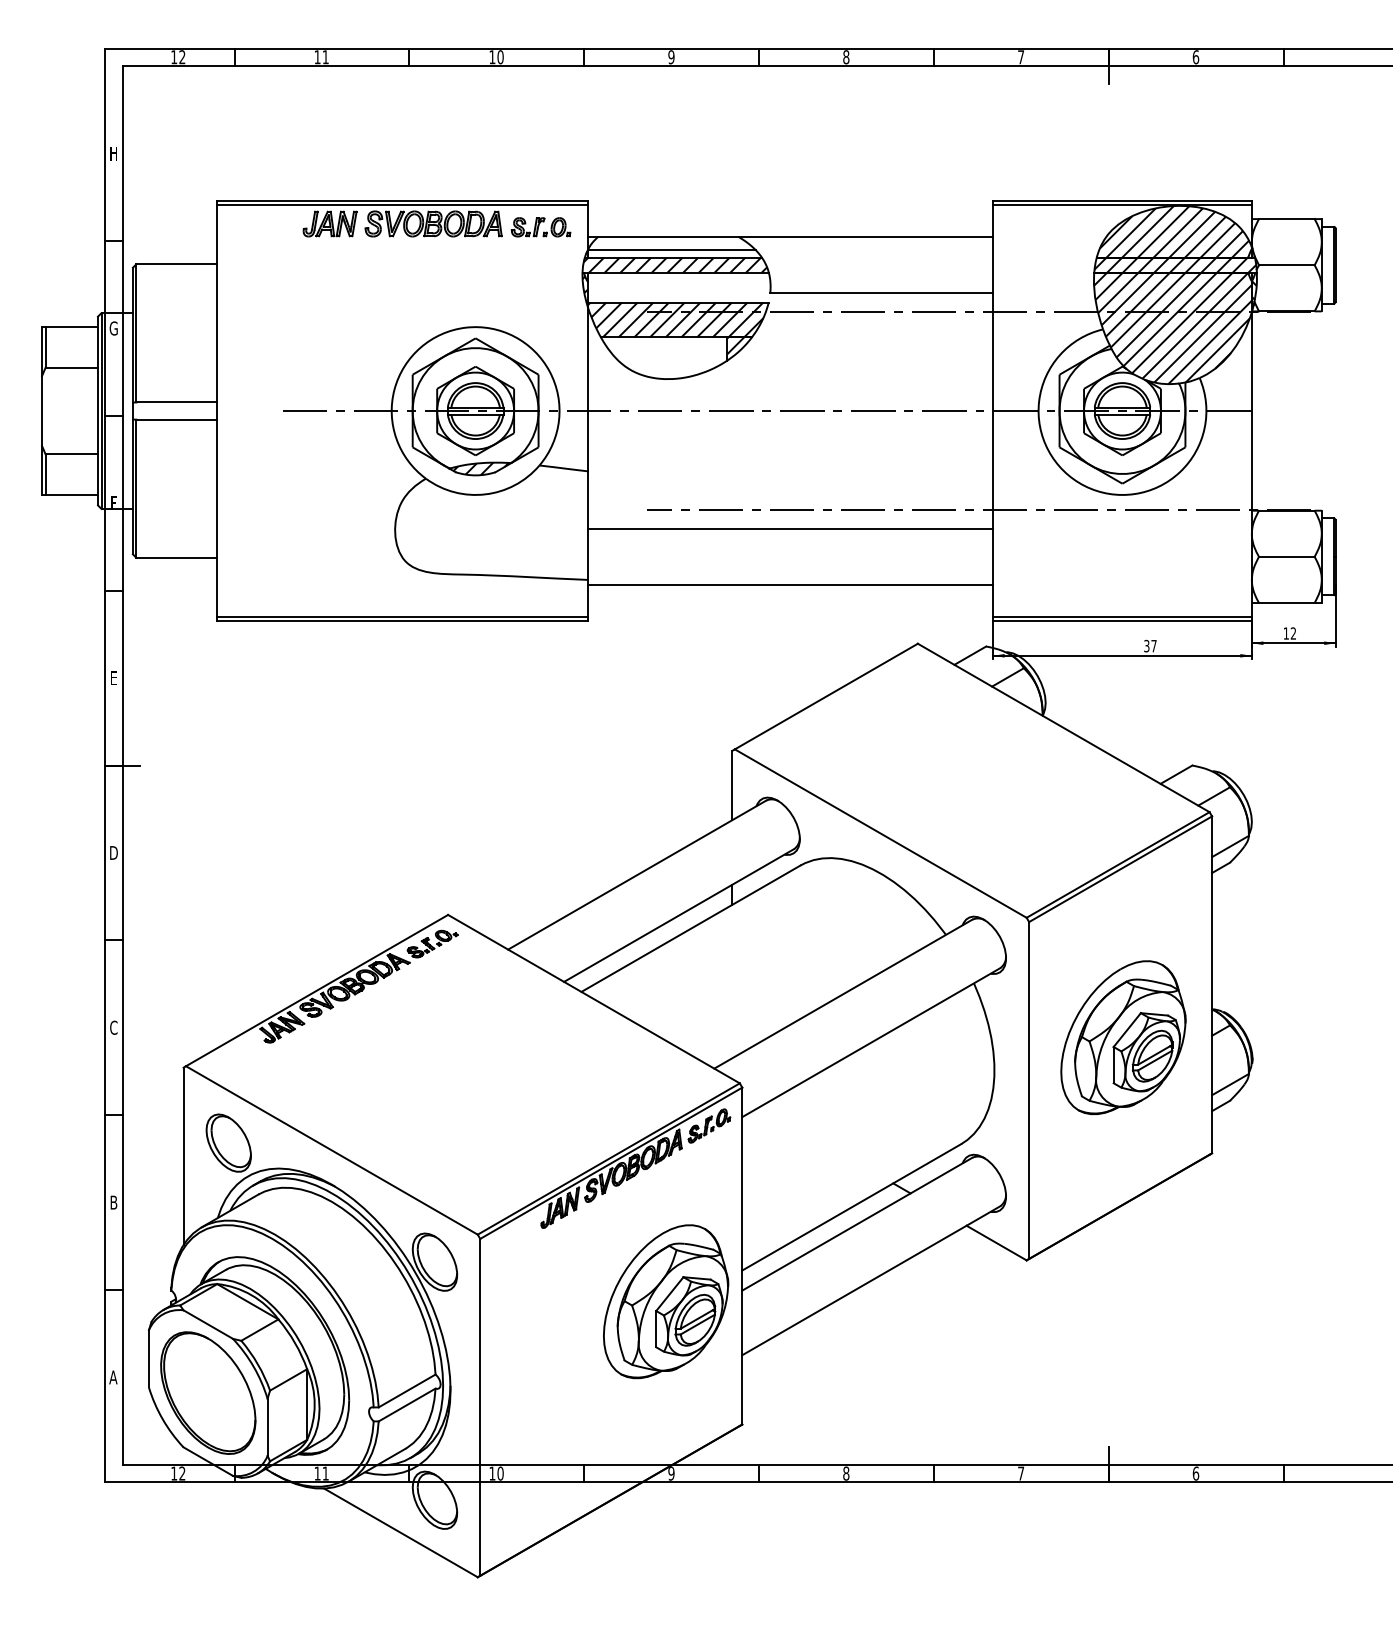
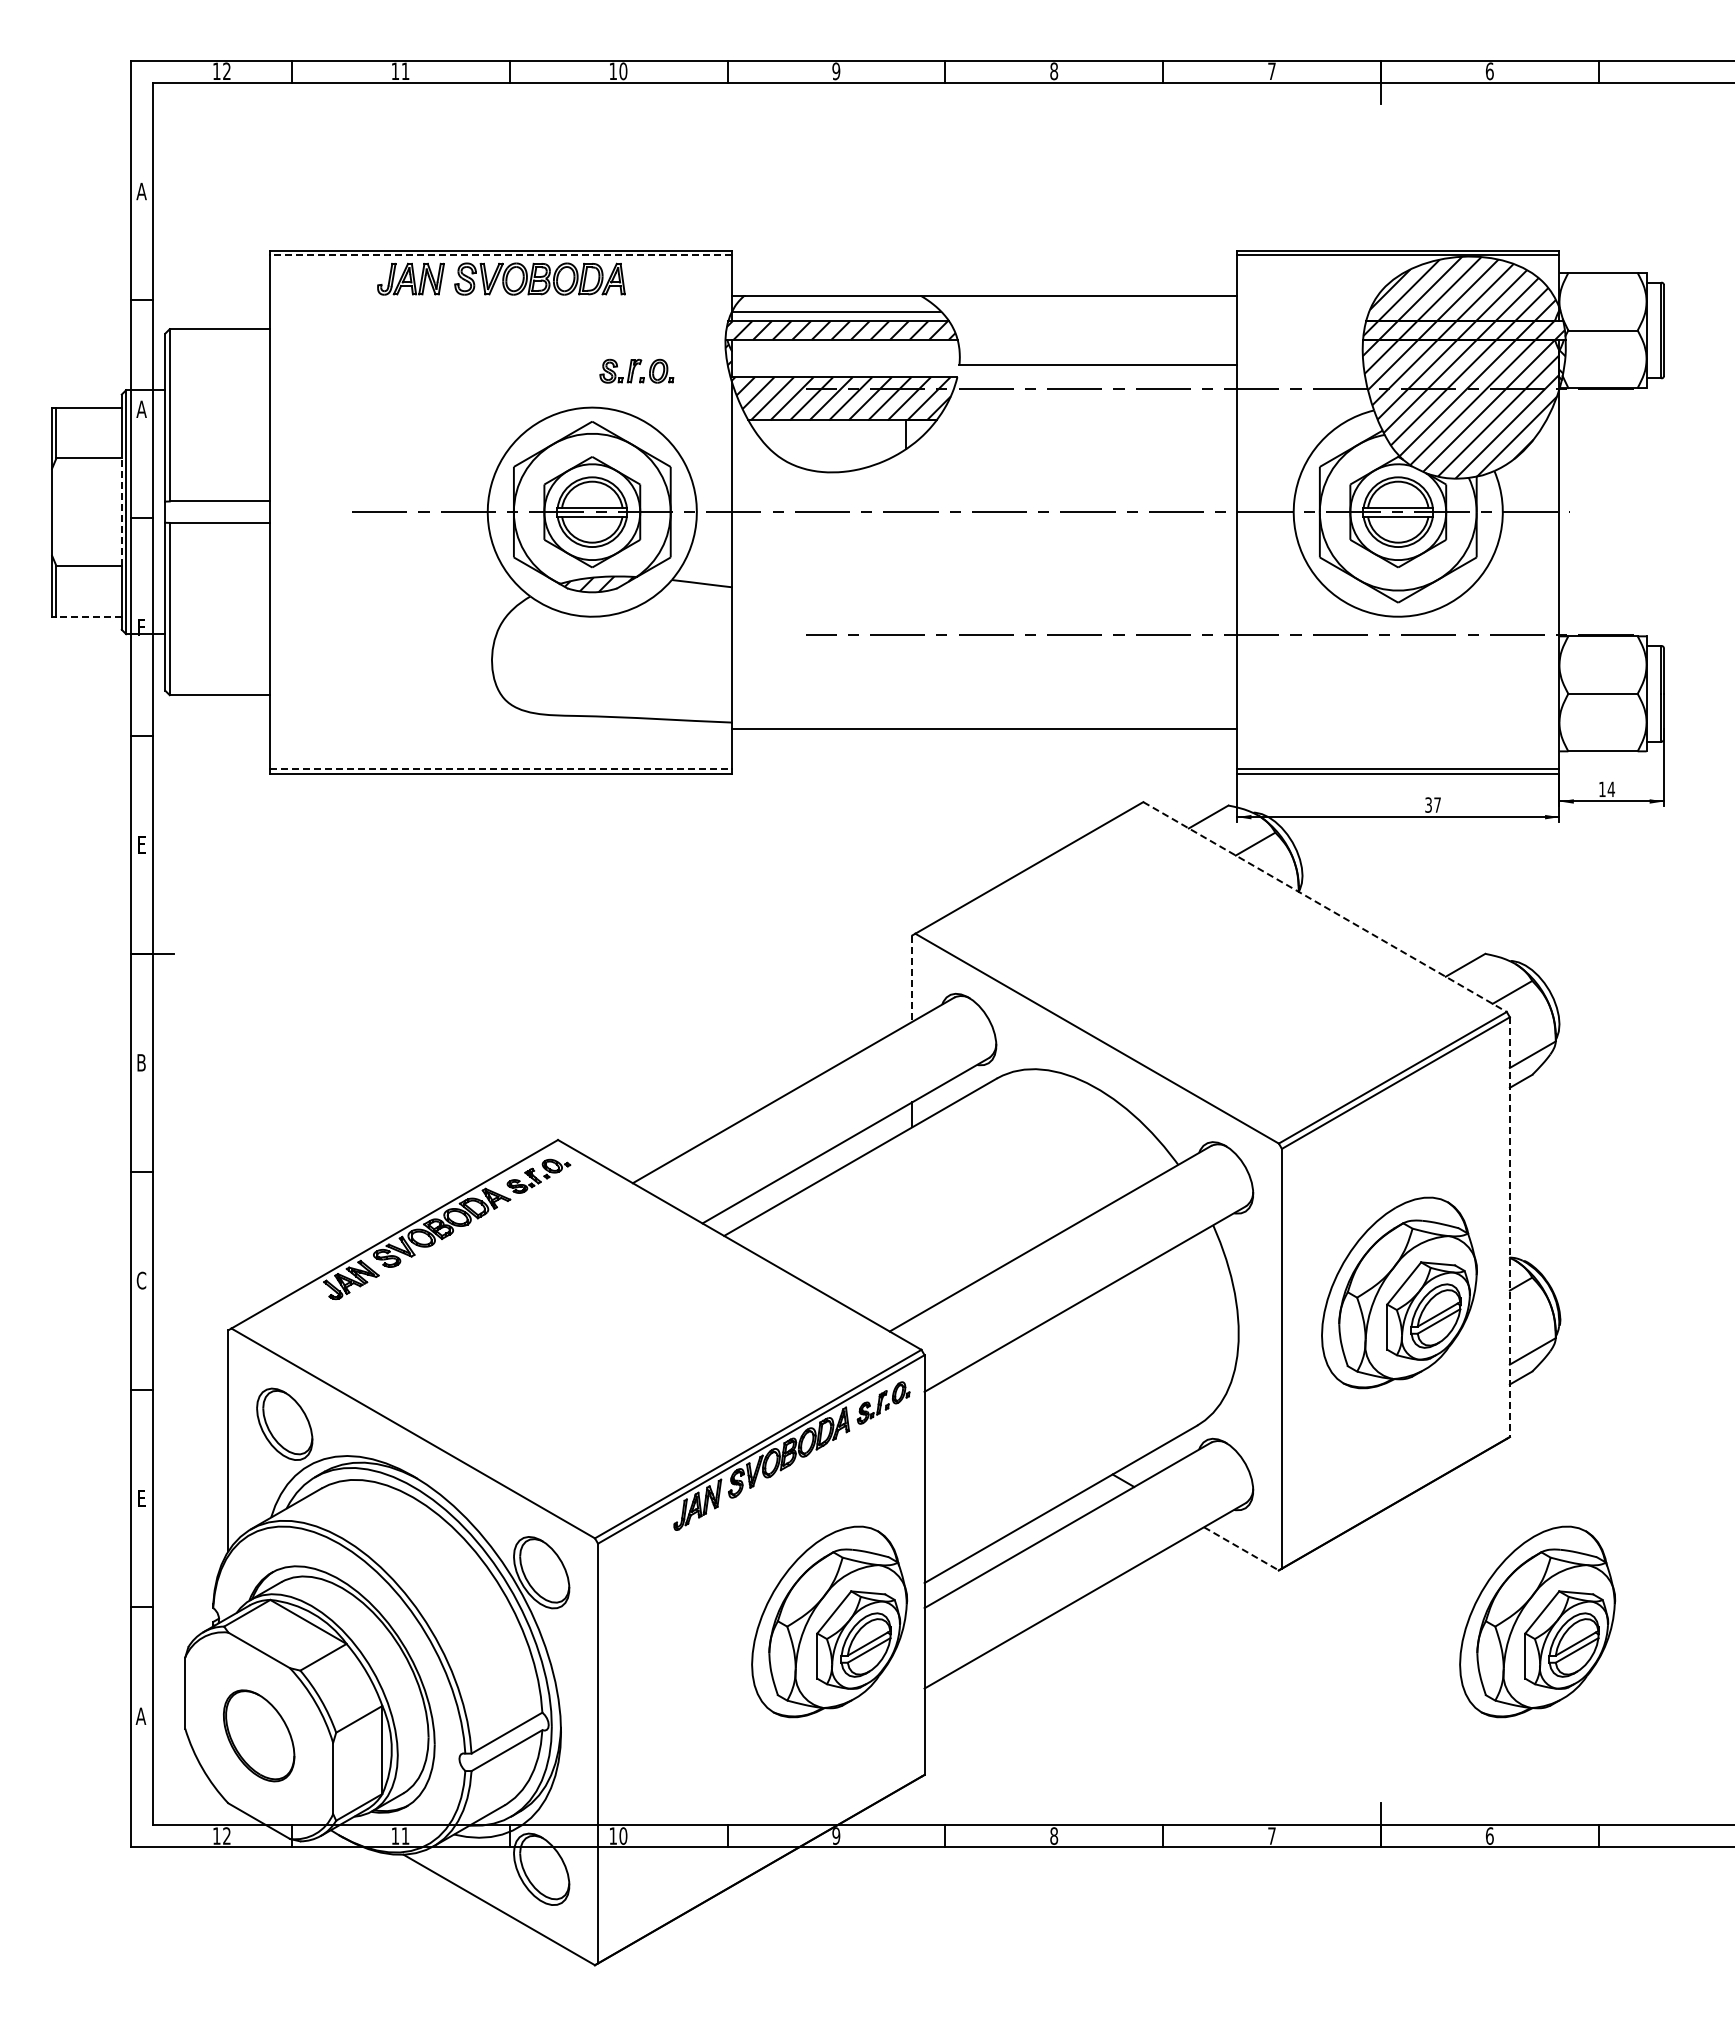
text: (113, 153) -> (141, 191), H -> A
line: (401, 205) -> (500, 255), solid -> dashed
part: (540, 226) -> (636, 370), moved
text: (113, 328) -> (141, 409), G -> A
hatch: (735, 345) -> (915, 430), removed
line: (97, 411) -> (121, 512), solid -> dashed
line: (72, 494) -> (89, 616), solid -> dashed
line: (790, 529) -> (984, 659), removed
line: (401, 617) -> (500, 769), solid -> dashed
text: (1293, 632) -> (1611, 788), 12 -> 14
line: (1064, 728) -> (1325, 907), solid -> dashed
line: (732, 786) -> (912, 979), solid -> dashed
text: (113, 852) -> (141, 1062), D -> B
line: (1211, 985) -> (1509, 1227), solid -> dashed
text: (113, 1202) -> (141, 1498), B -> E
line: (996, 1243) -> (1241, 1549), solid -> dashed
part: (1234, 1301) -> (1537, 1621), added
part: (207, 1392) -> (258, 1735), size x0.6

